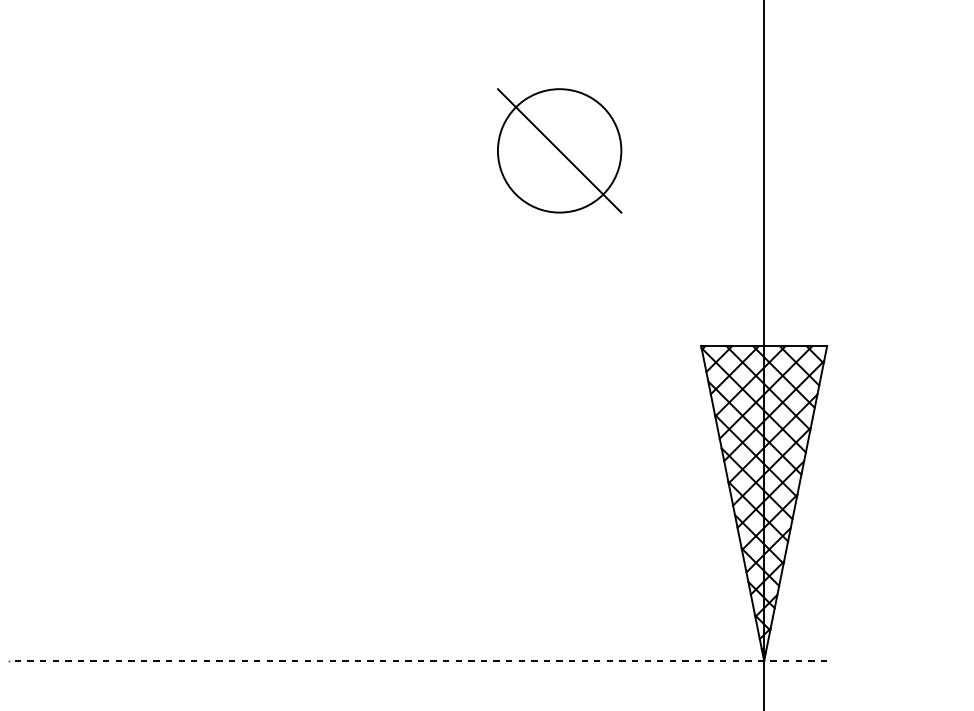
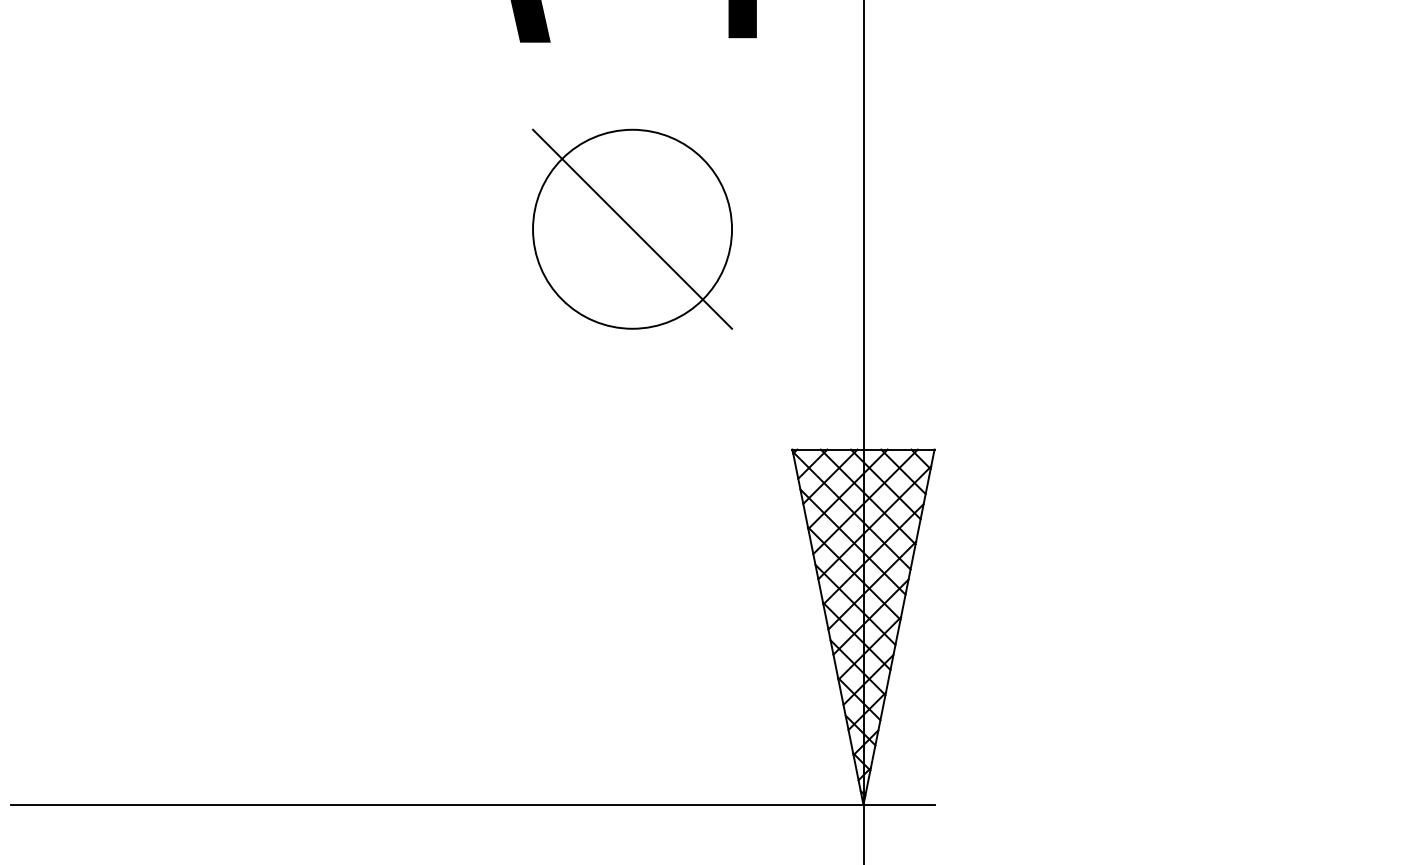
part: (559, 150) -> (632, 228), size x1.43
line: (417, 660) -> (472, 804), dashed -> solid

